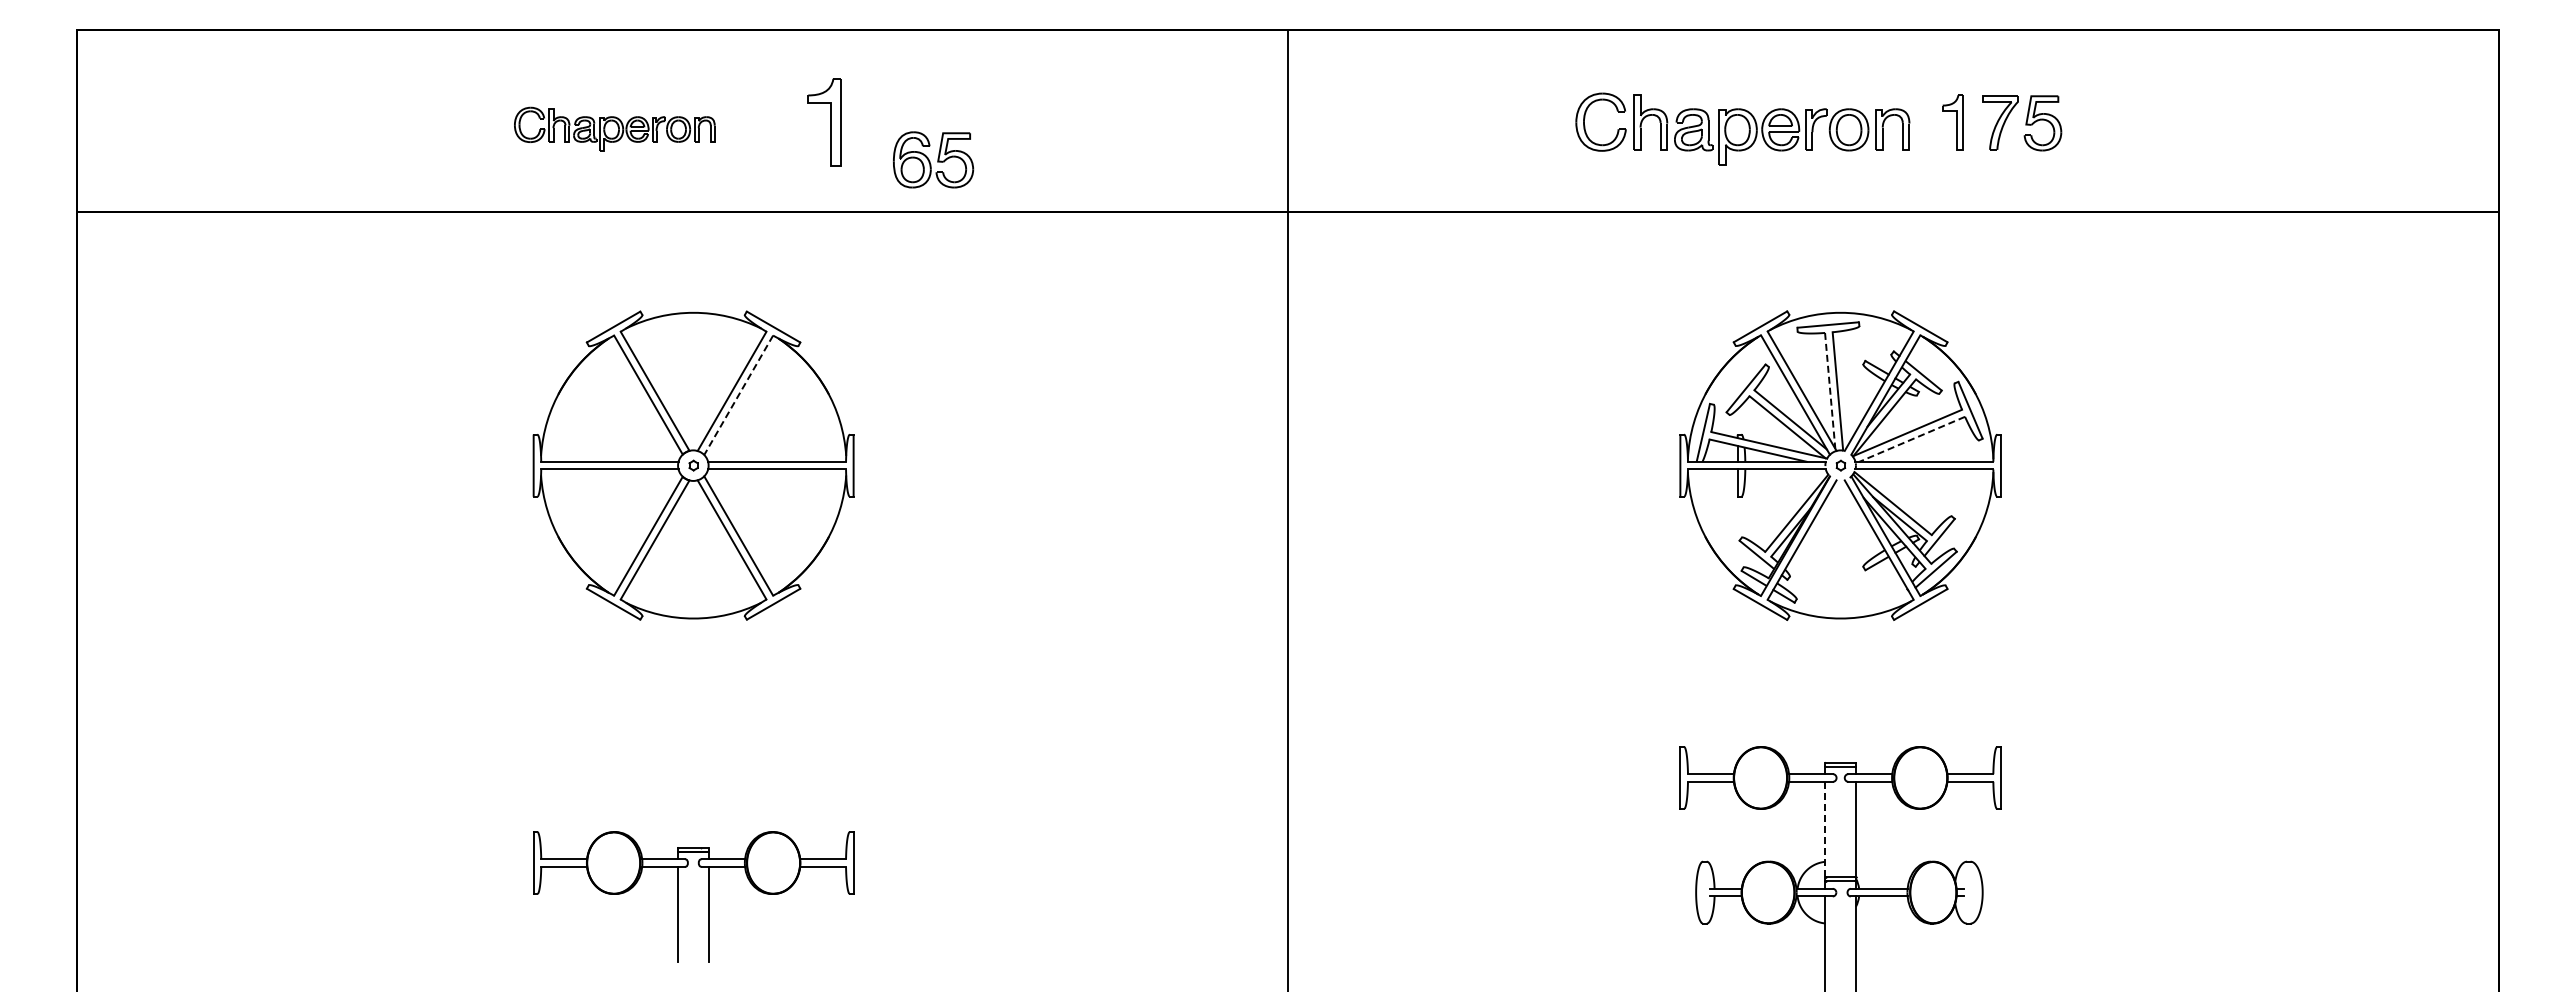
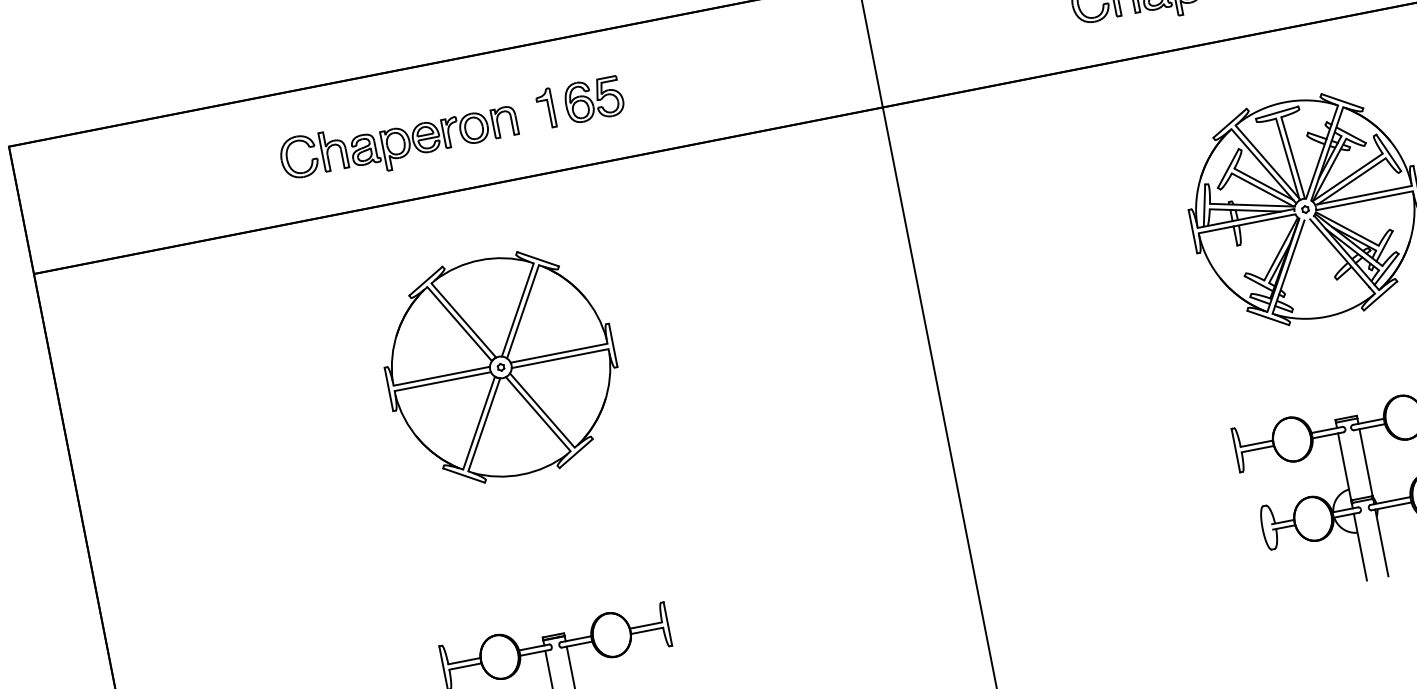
part: (824, 122) -> (545, 108), size x0.62
part: (614, 128) -> (399, 141), size x1.67
part: (933, 159) -> (594, 99), moved
line: (1830, 391) -> (1287, 159), dashed -> solid
line: (738, 395) -> (522, 312), dashed -> solid
line: (1911, 439) -> (1351, 181), dashed -> solid
line: (1825, 829) -> (1344, 466), dashed -> solid

